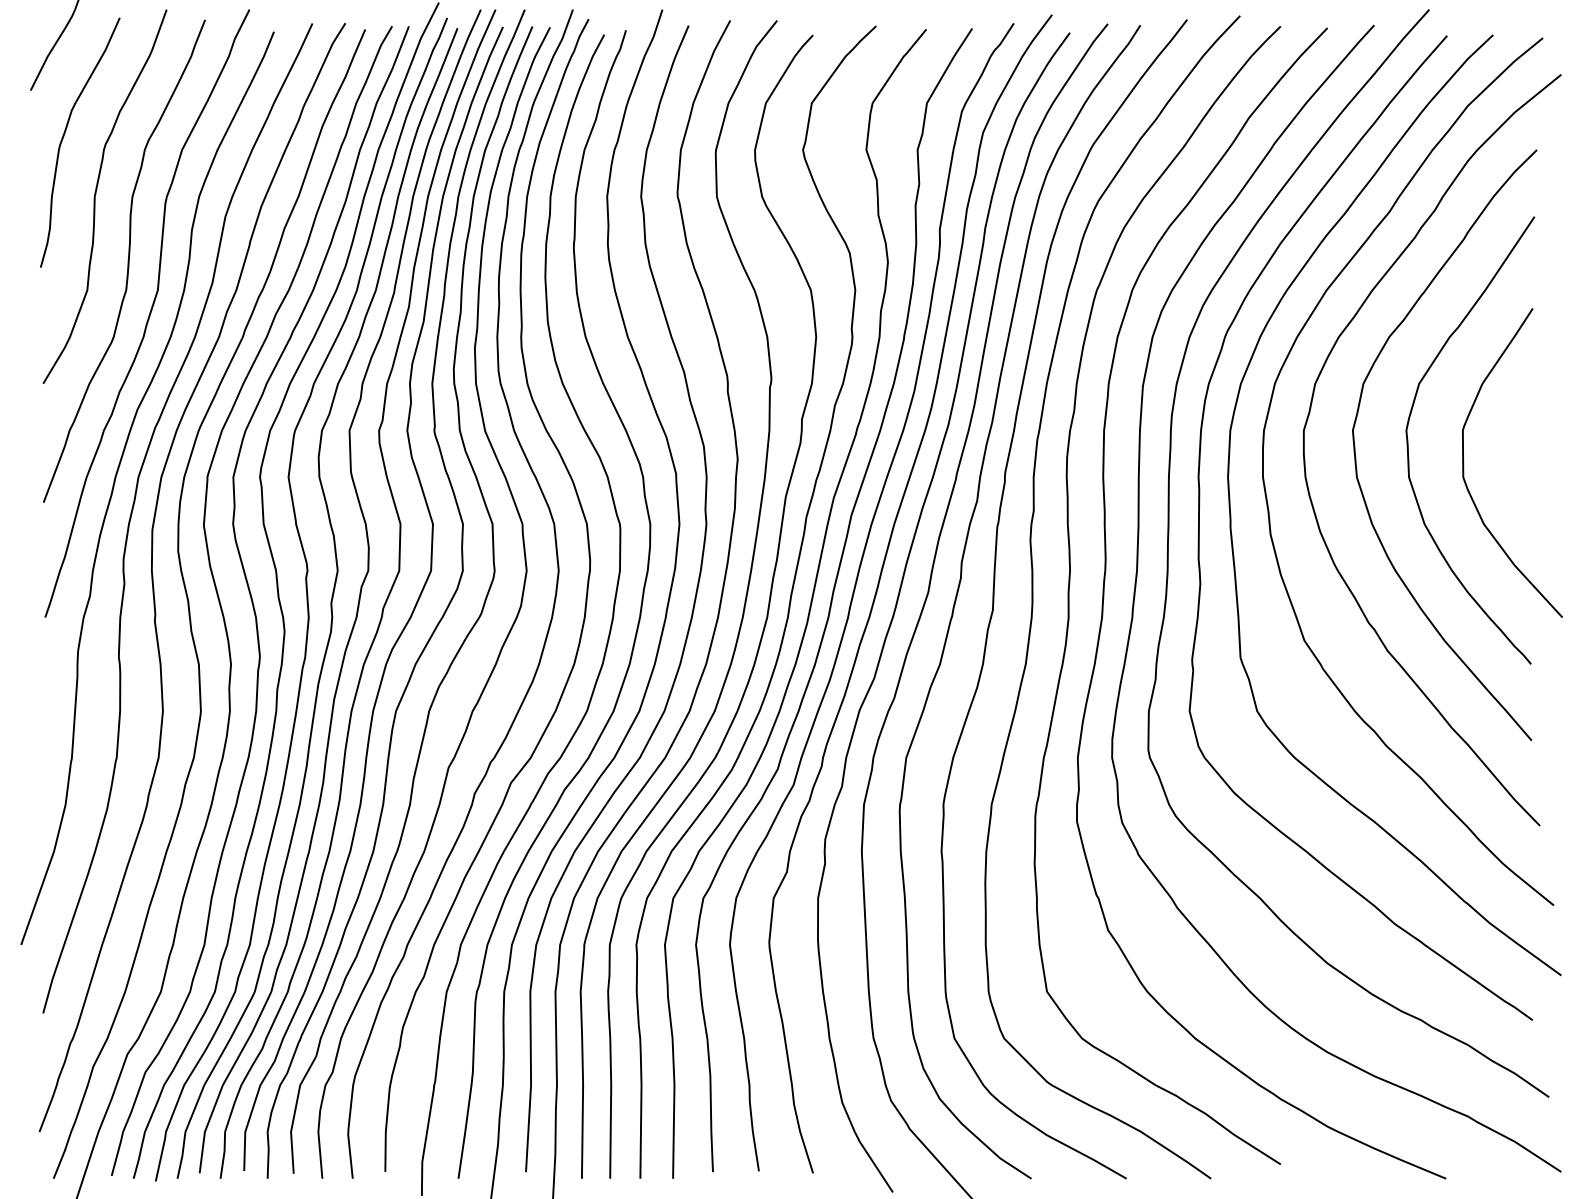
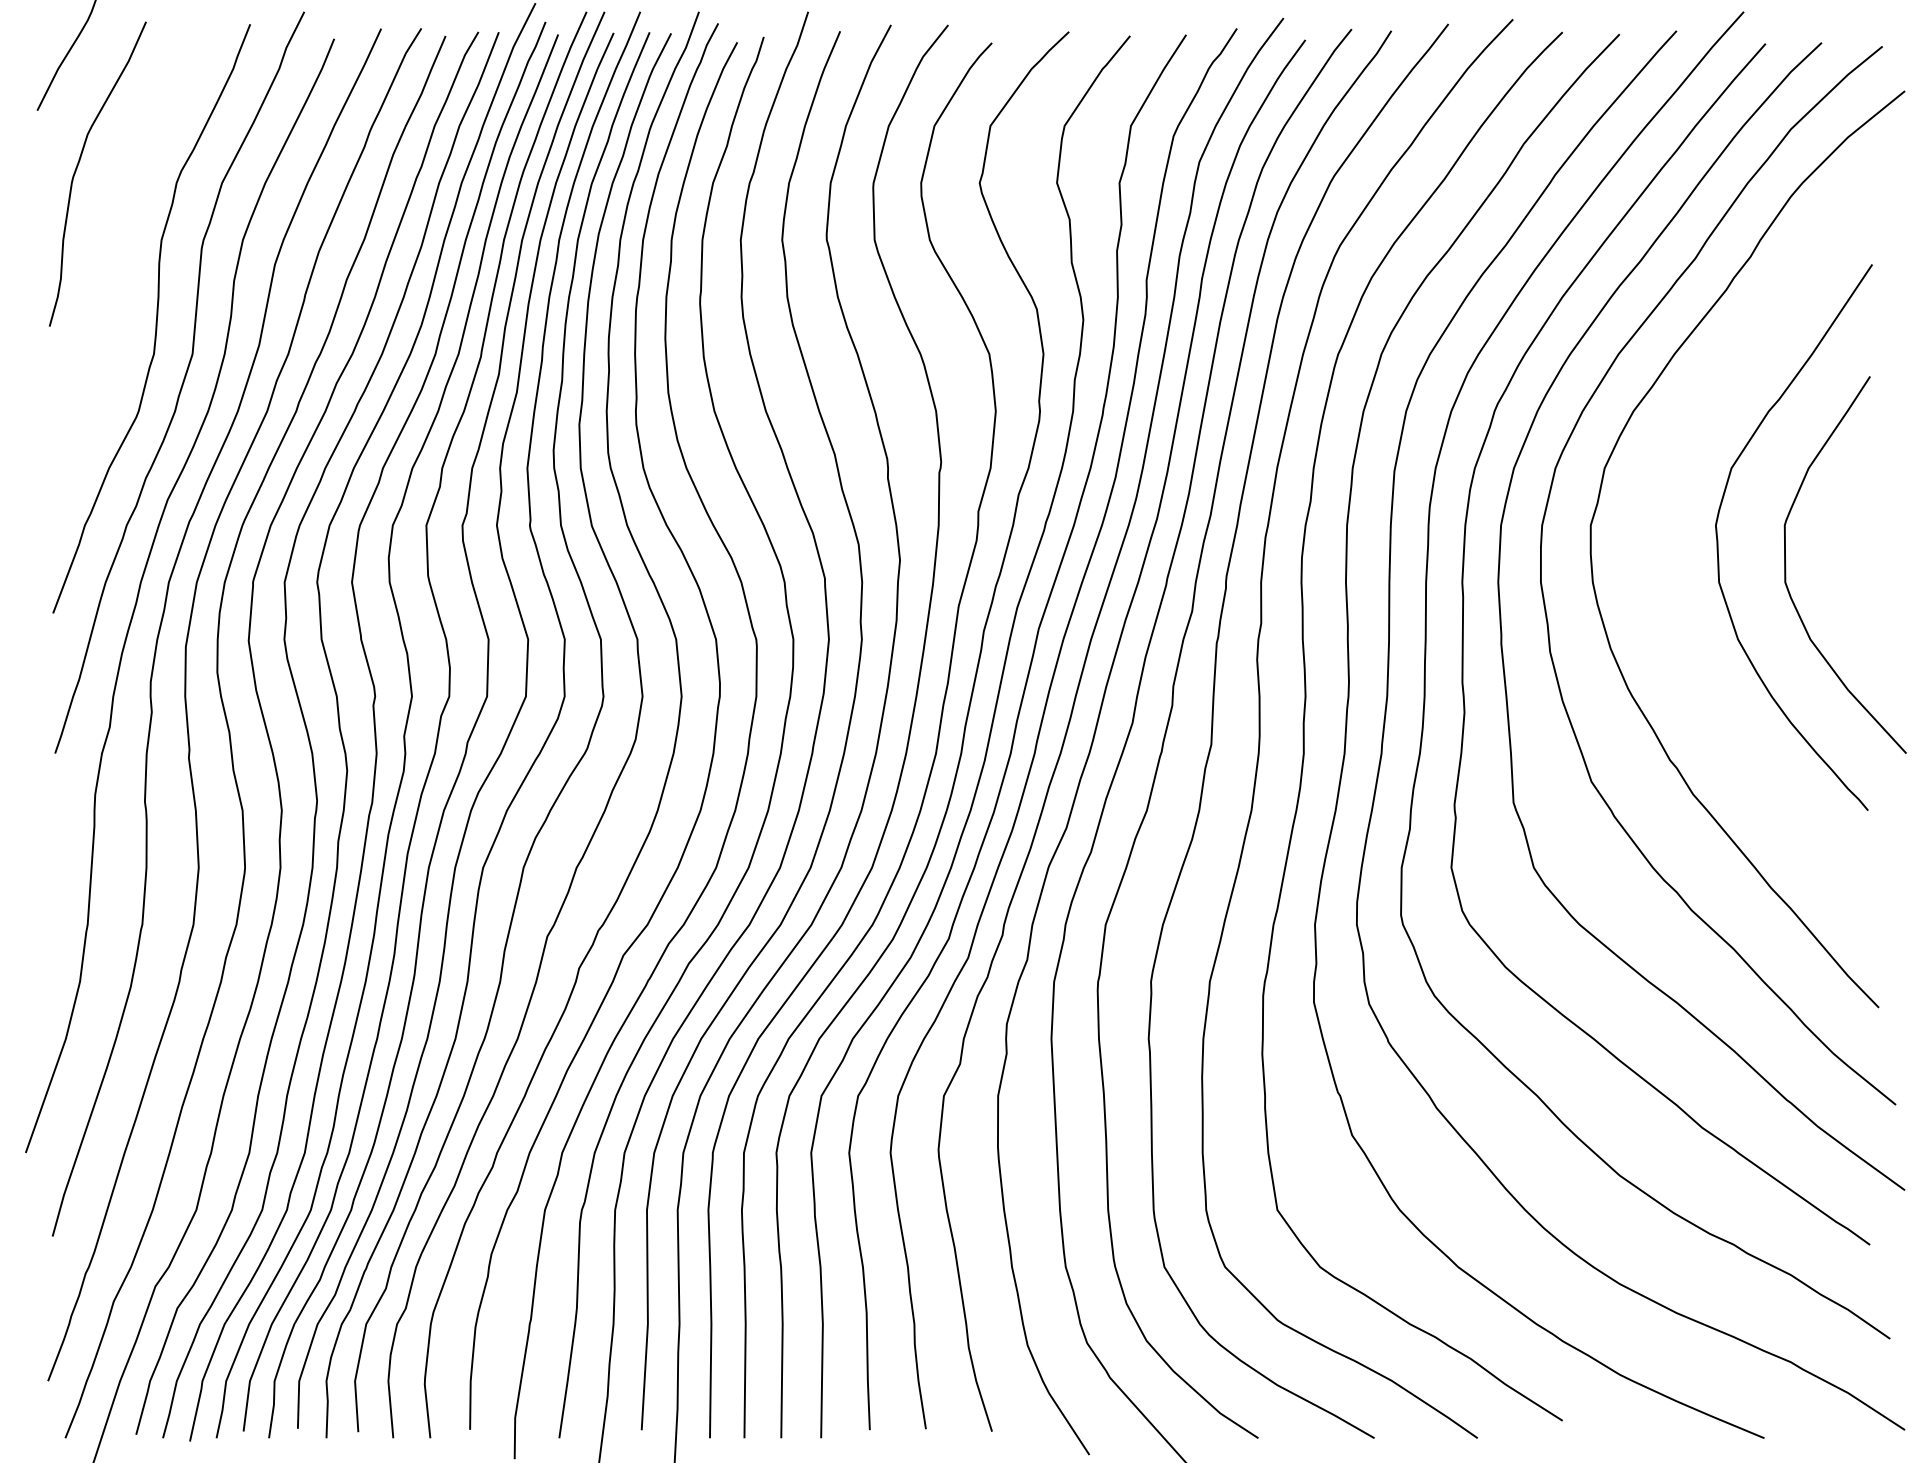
curve: (96, 193) -> (117, 236), removed
curve: (1356, 455) -> (1654, 555), removed

